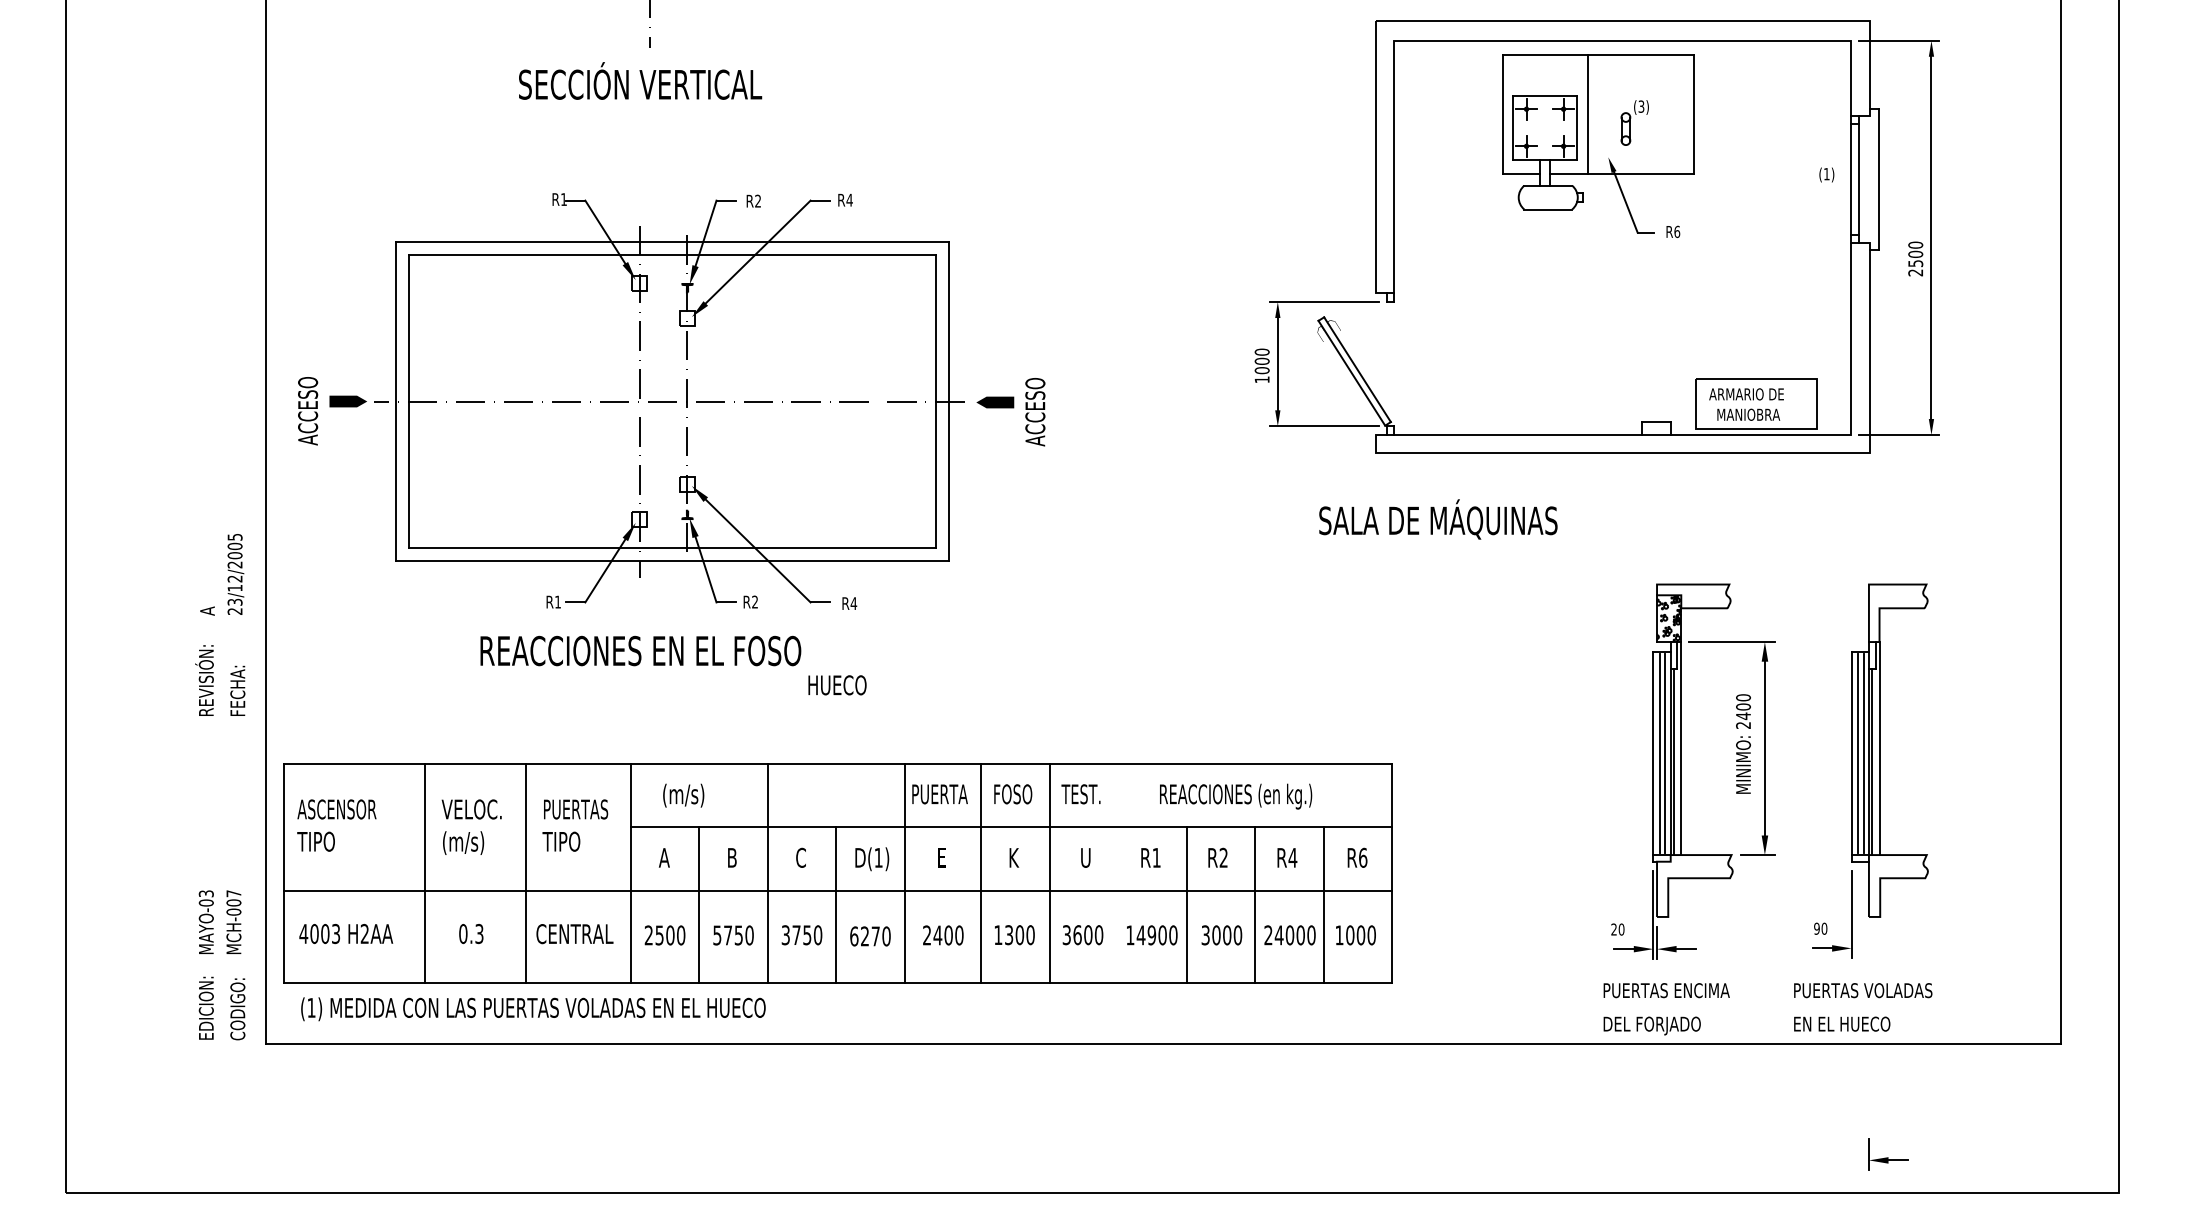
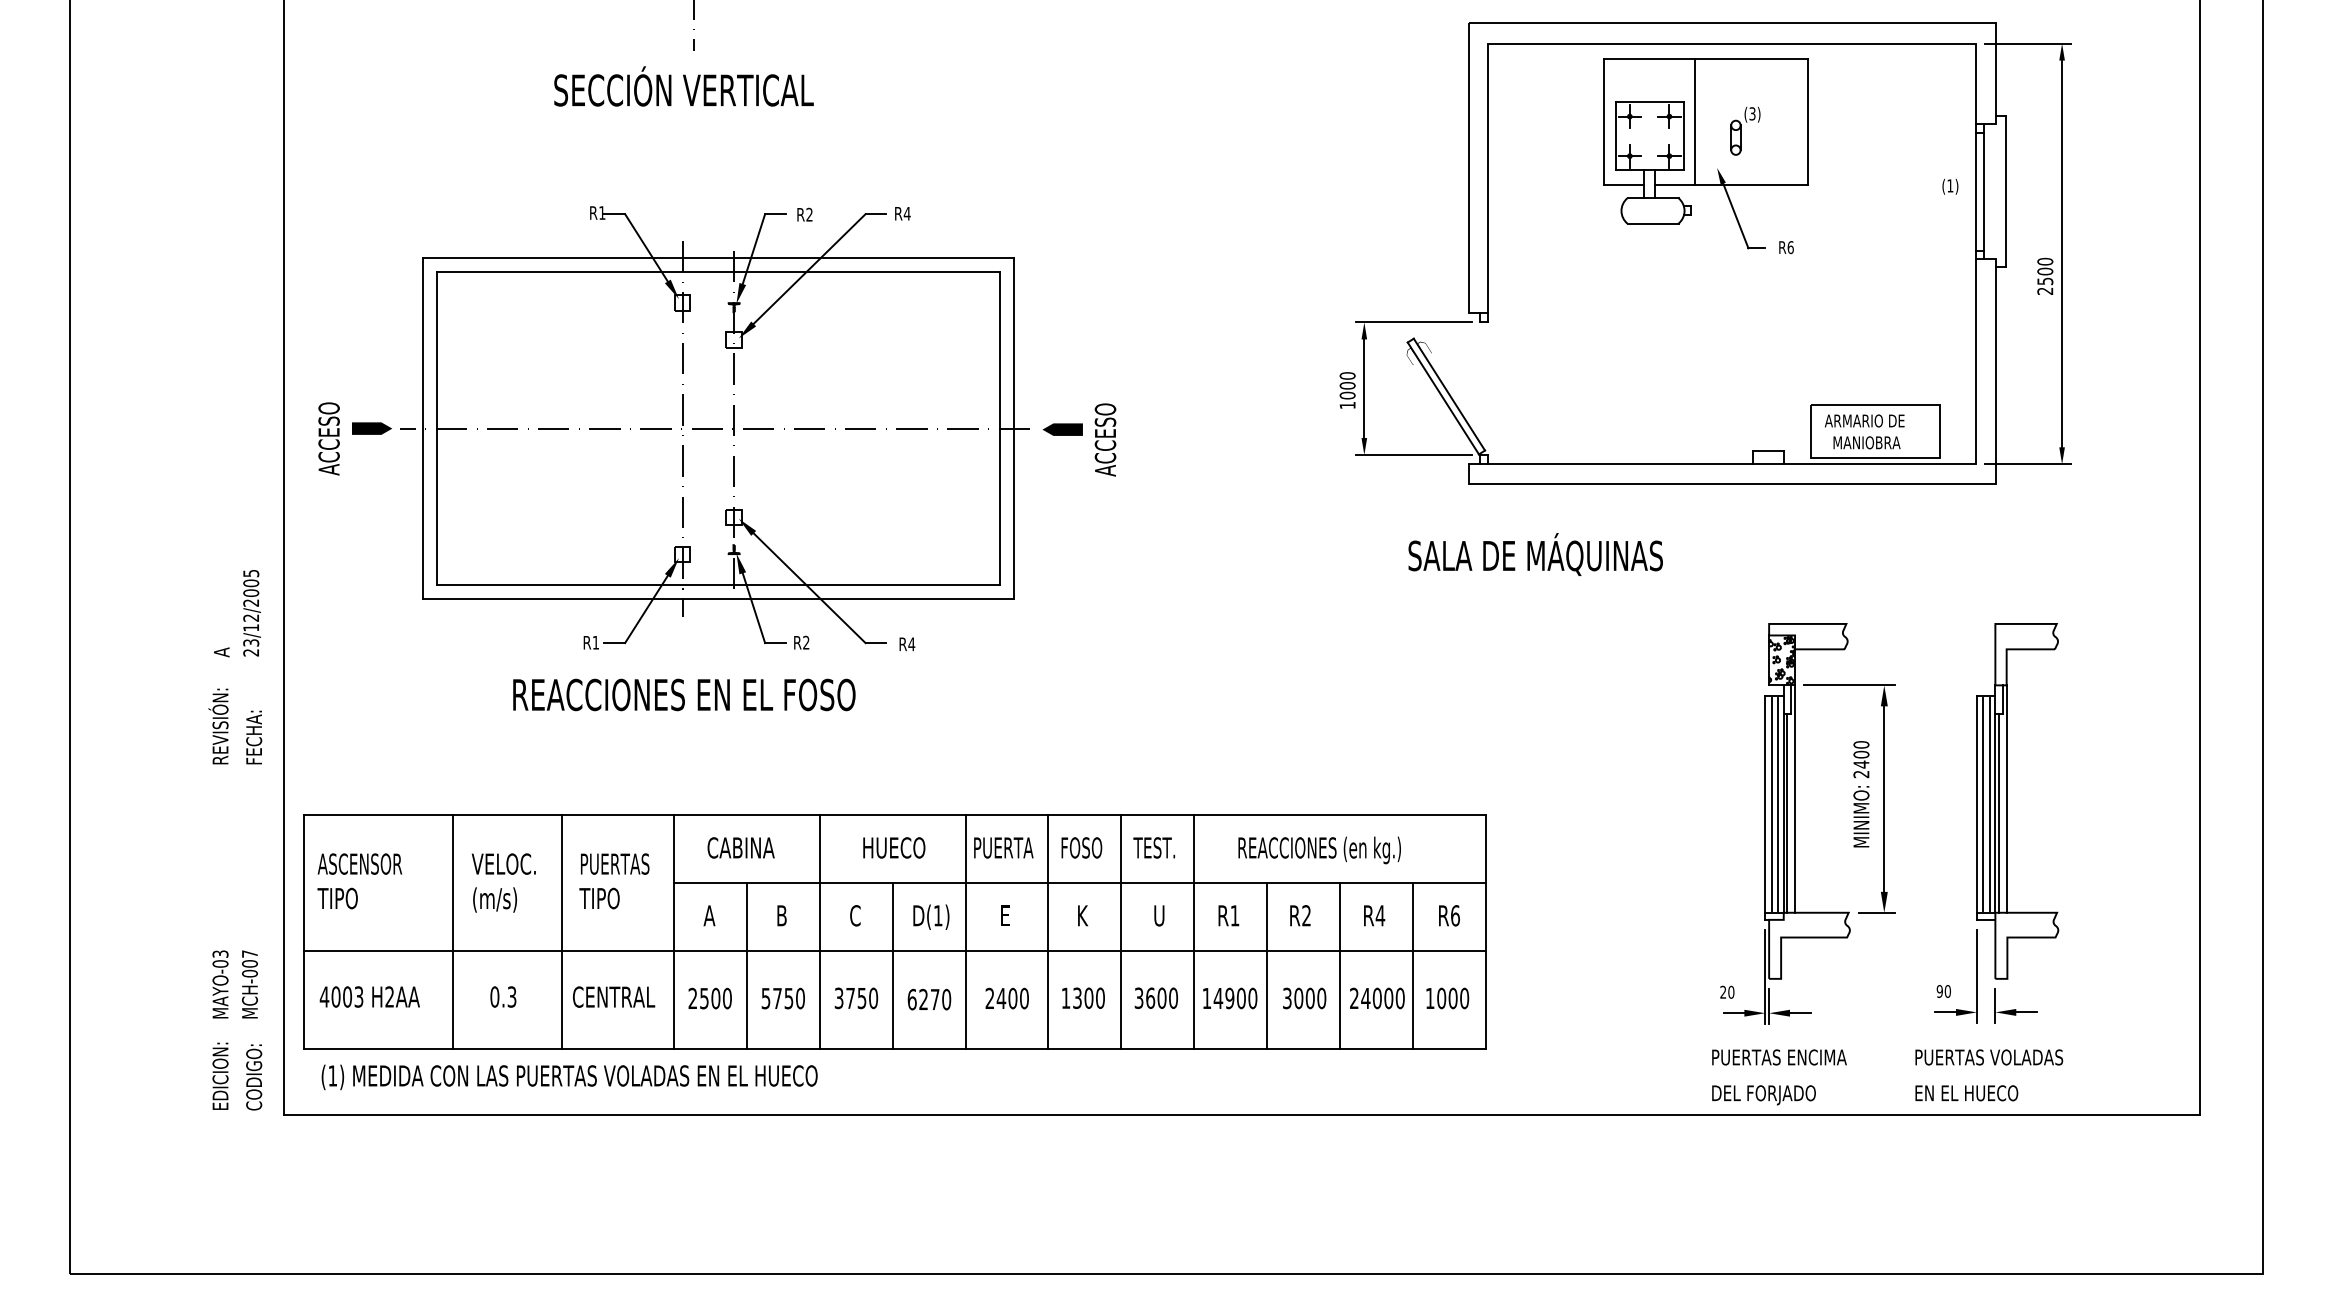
text: (837, 685) -> (894, 848), moved
text: (693, 795) -> (740, 849), (m/s) -> CABINA
line: (1118, 873) -> (1194, 932), added
part: (1888, 1154) -> (2016, 1006), moved

